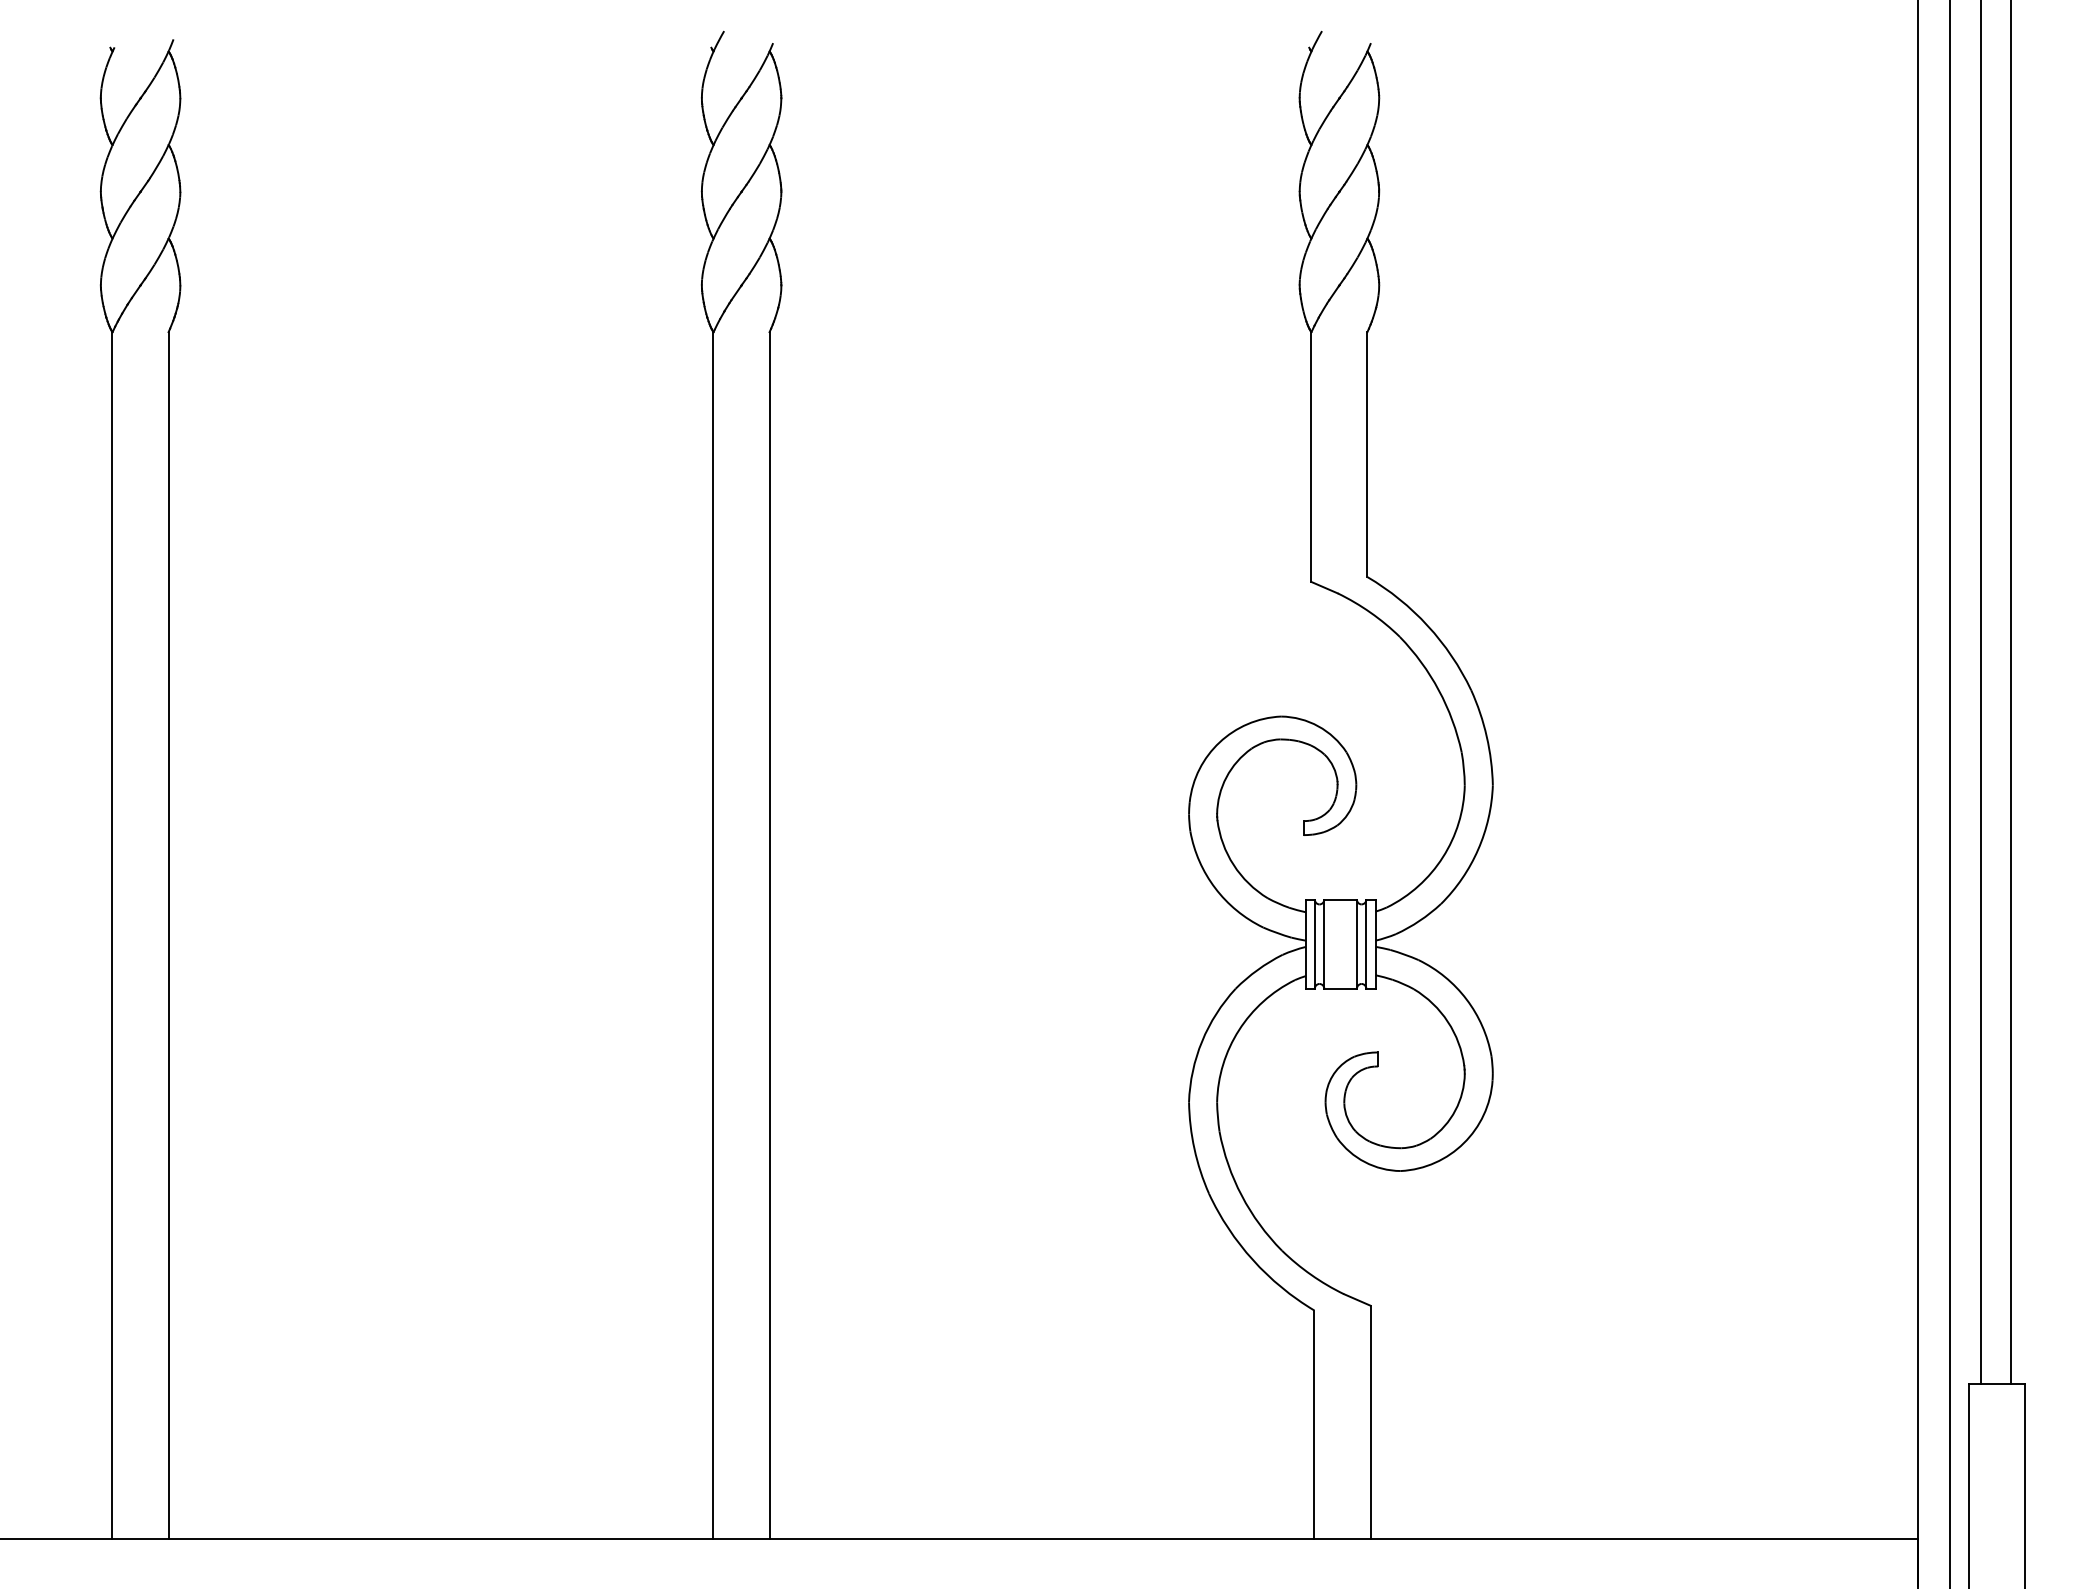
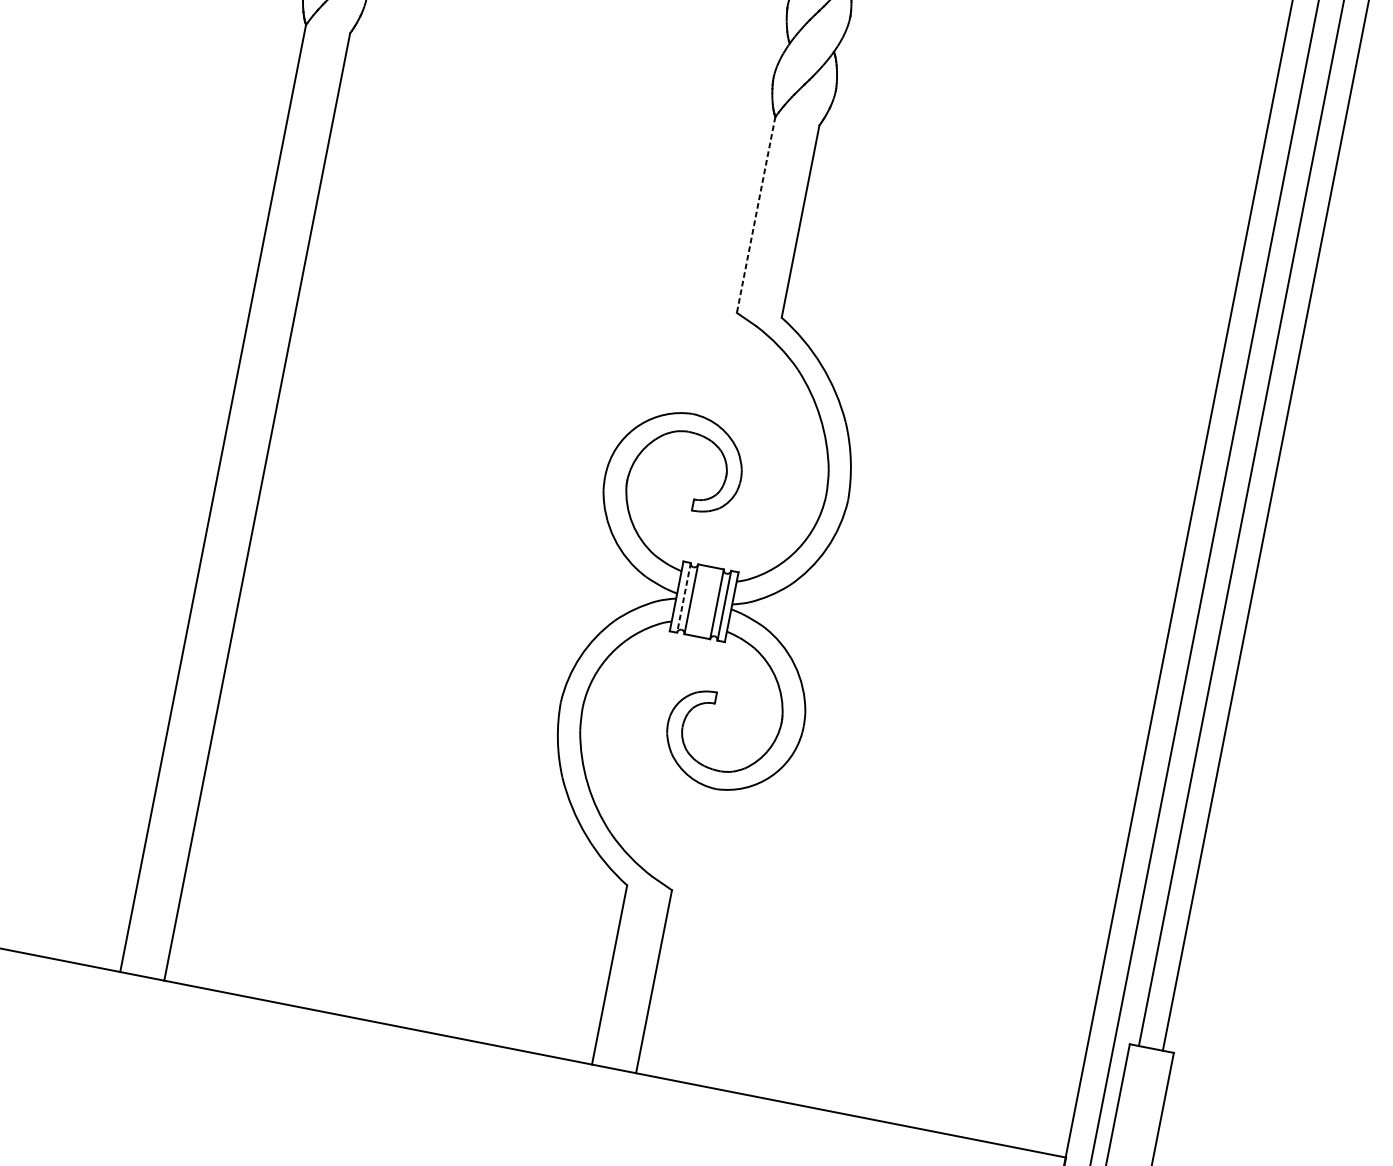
line: (1311, 457) -> (756, 215), solid -> dashed
line: (1314, 944) -> (683, 598), solid -> dashed

